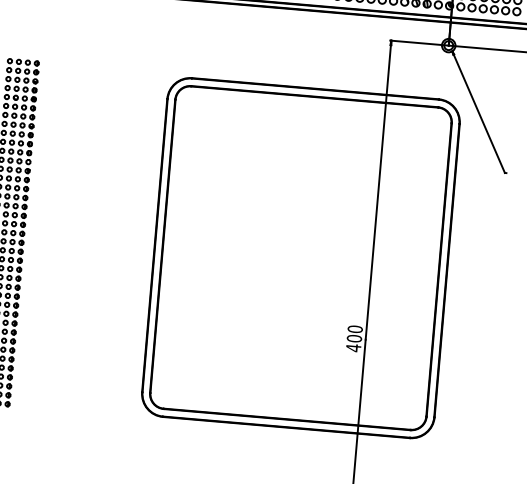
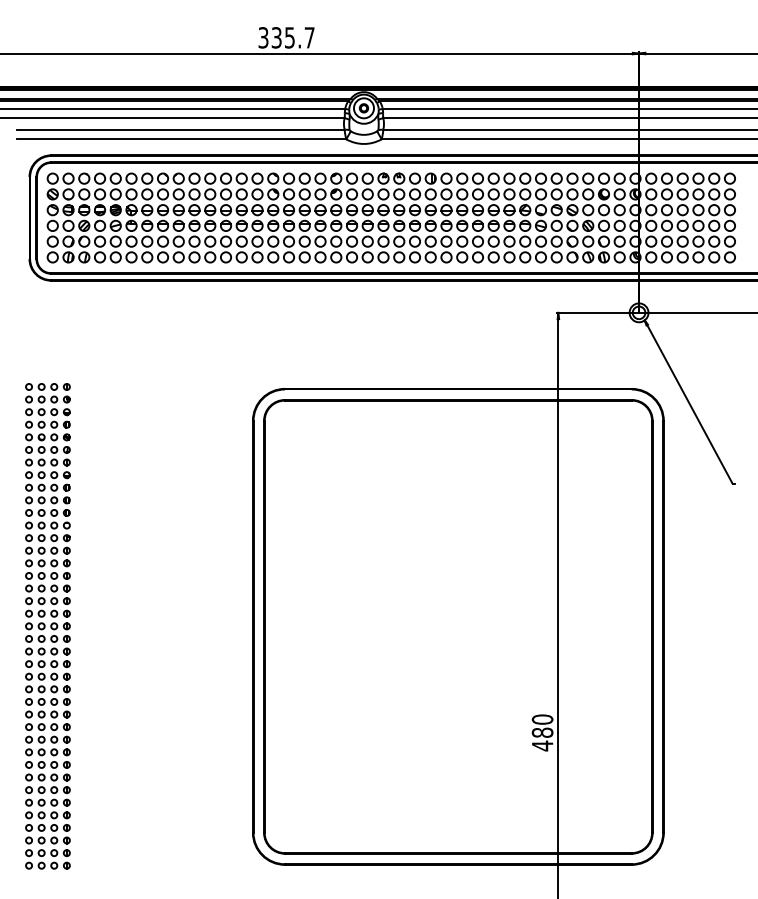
text: (354, 338) -> (542, 732), 400 -> 480

